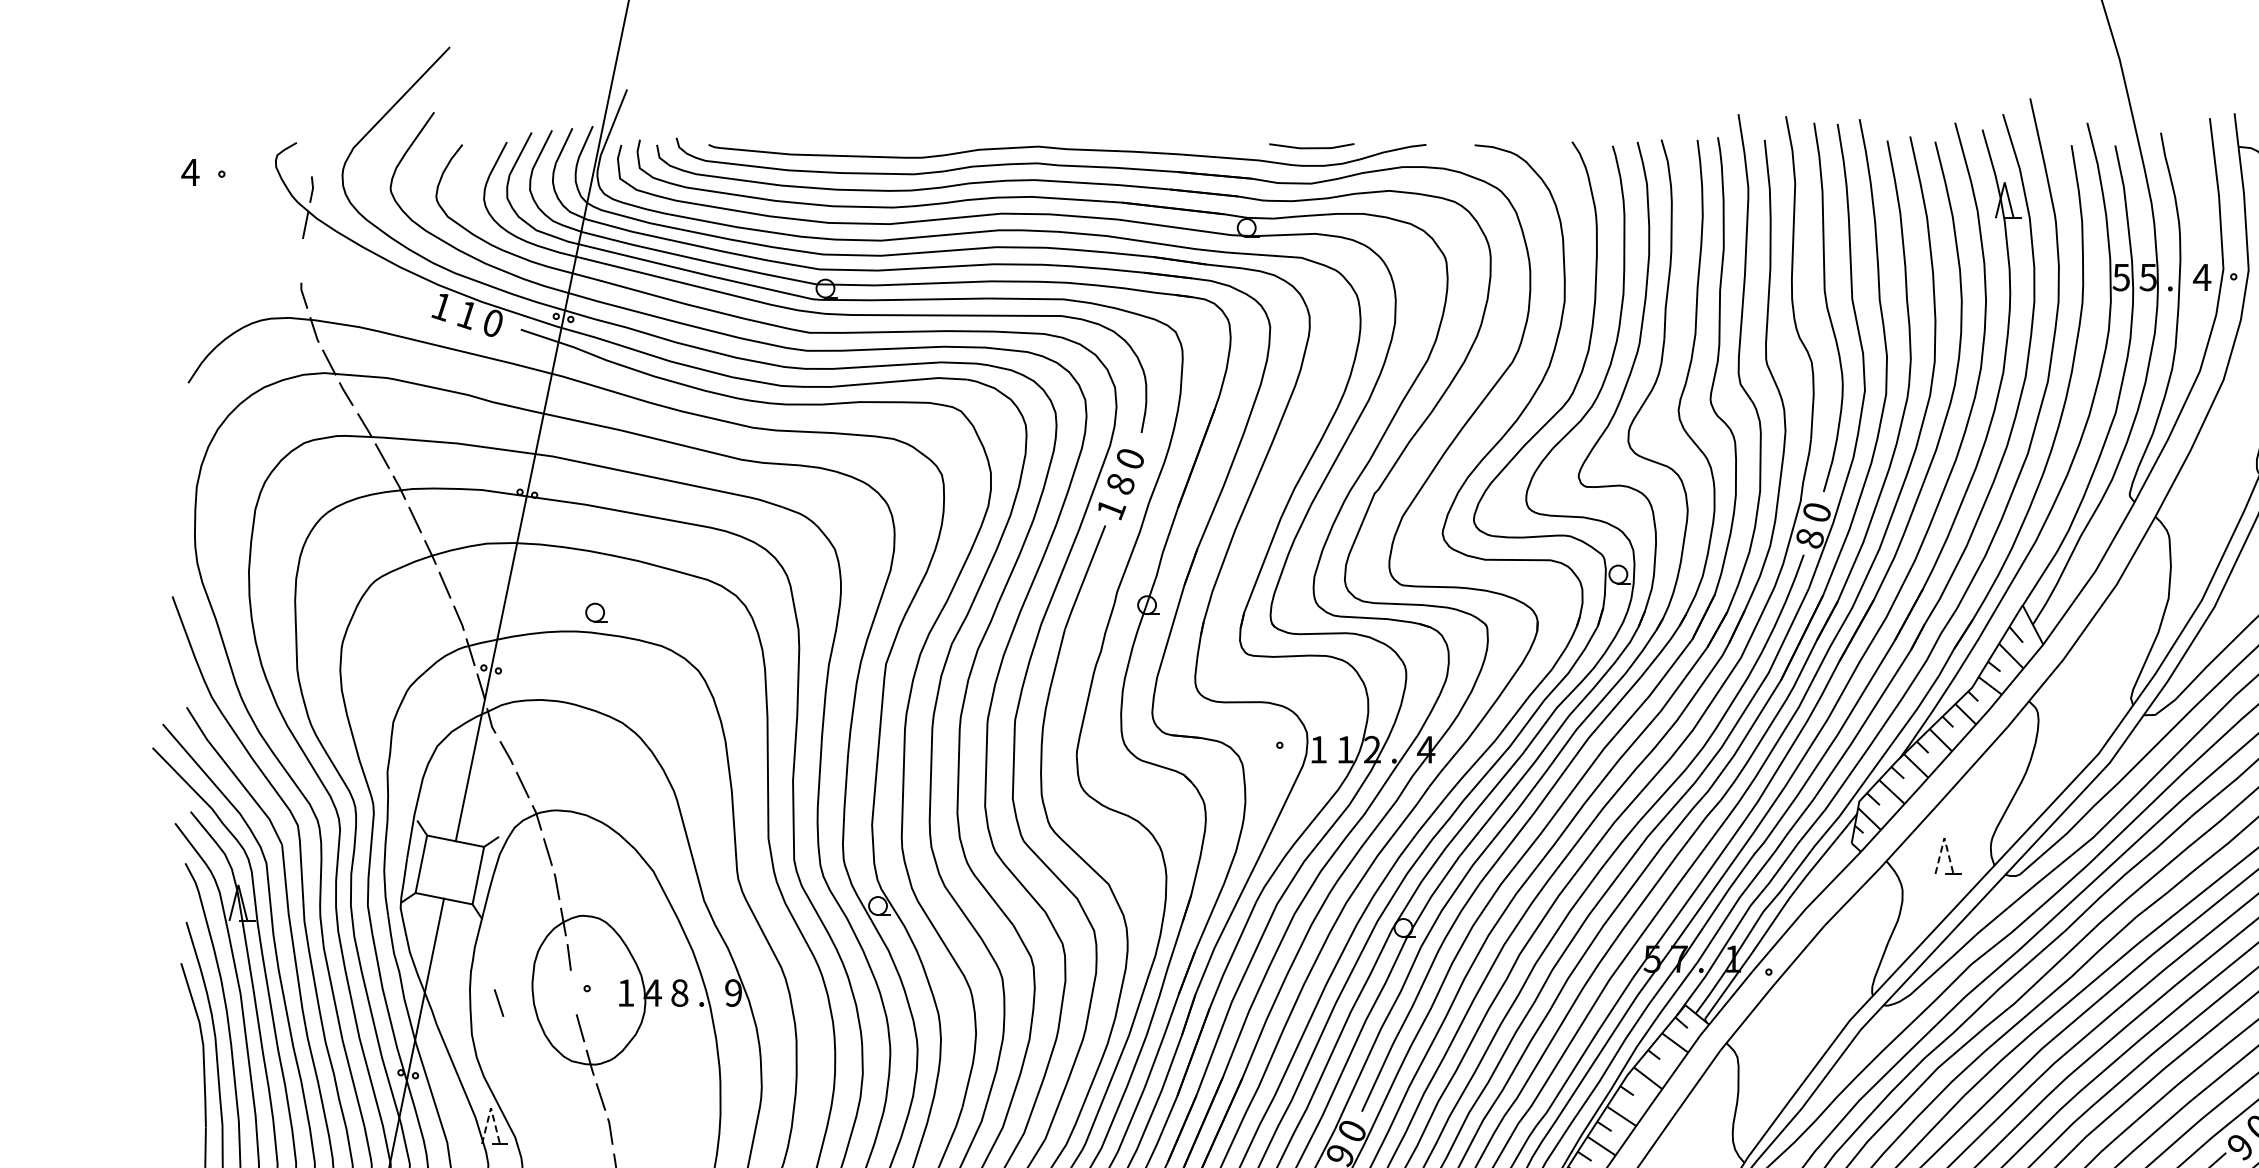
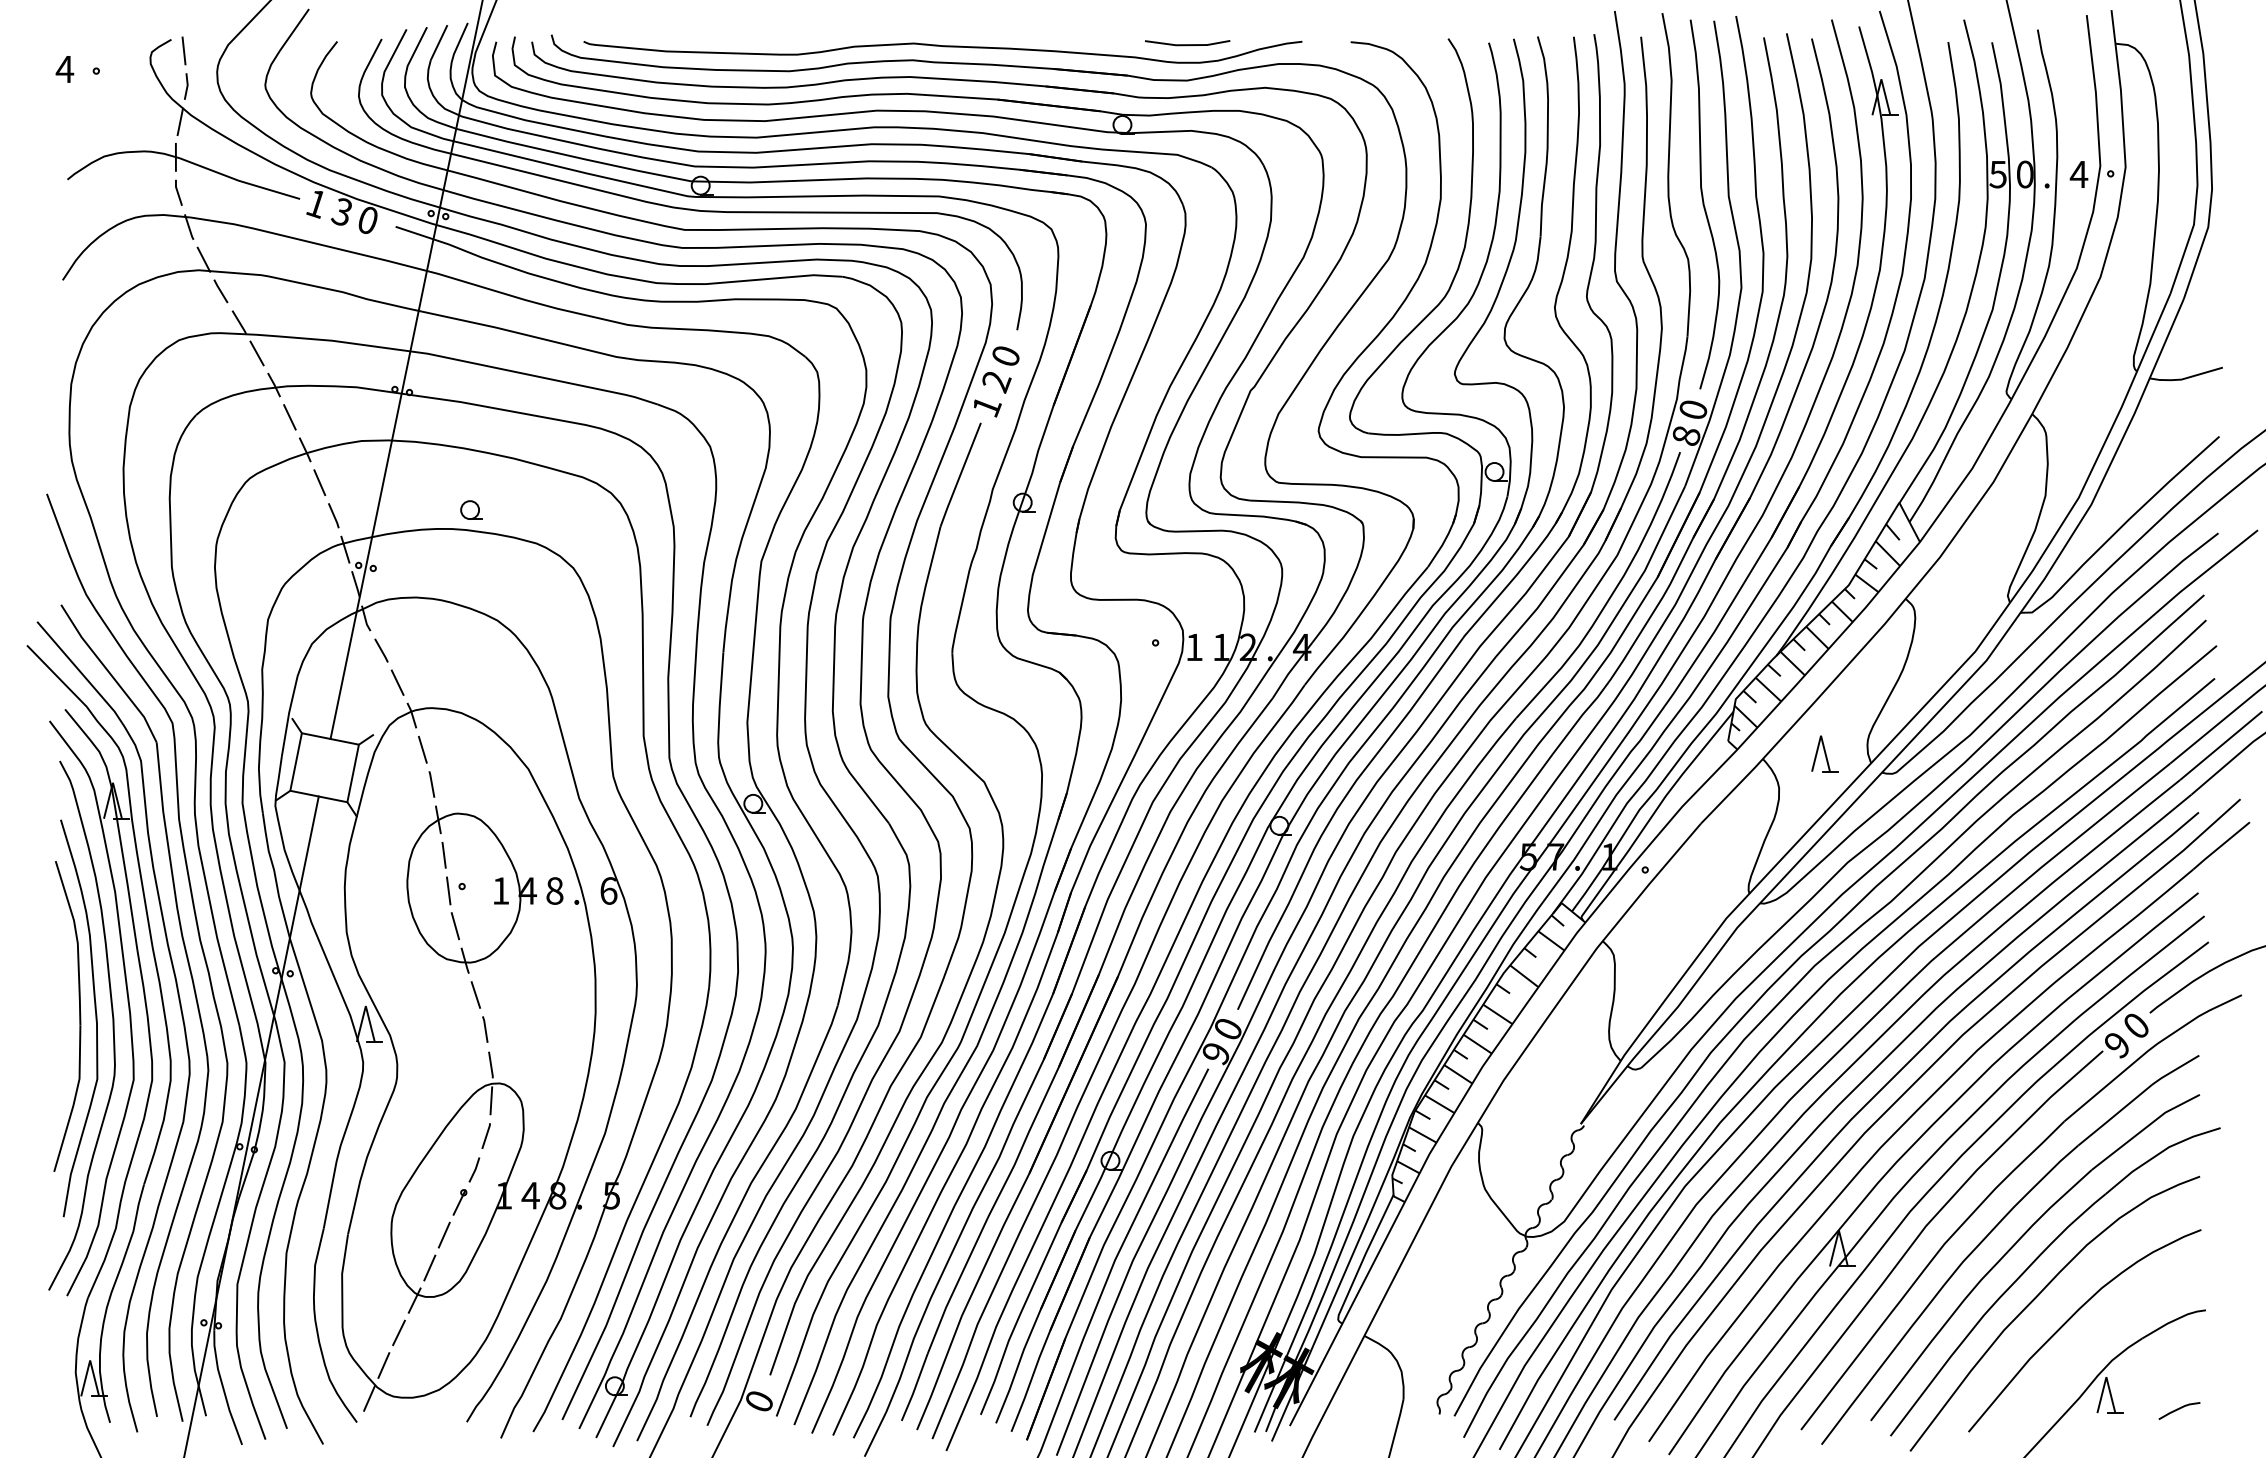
line: (308, 153) -> (183, 50), added
part: (301, 274) -> (176, 171), added
text: (2147, 277) -> (2024, 174), 5 -> 0
text: (465, 315) -> (340, 212), 1 -> 3
text: (1120, 485) -> (996, 382), 8 -> 2
line: (1944, 837) -> (1821, 735), dashed -> solid
line: (573, 992) -> (448, 890), added
text: (733, 992) -> (608, 890), 9 -> 6
line: (498, 1002) -> (373, 900), removed
line: (490, 1108) -> (365, 1006), dashed -> solid

